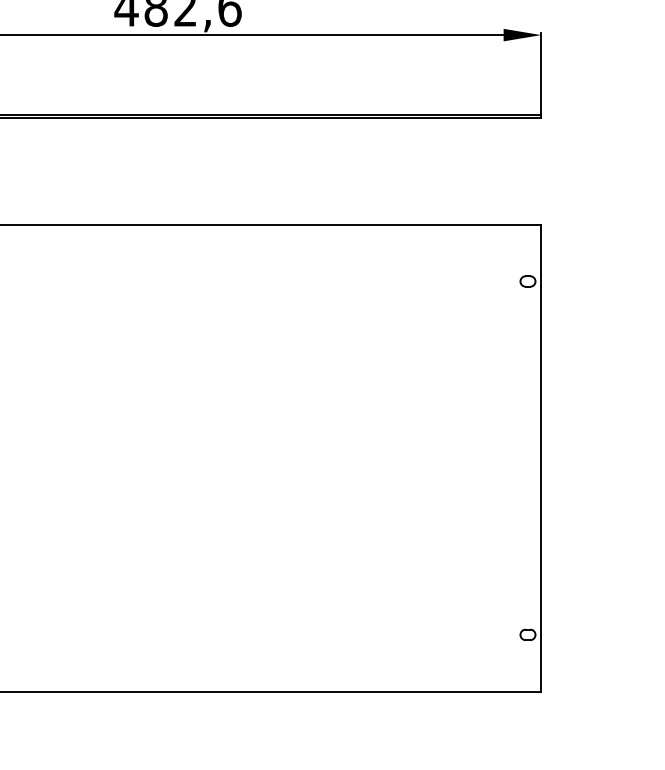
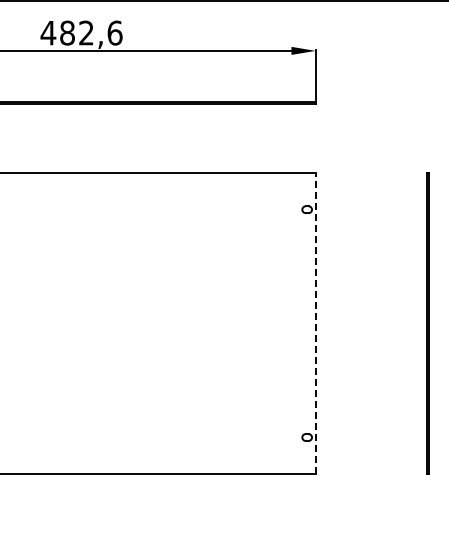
line: (540, 458) -> (315, 323), solid -> dashed

